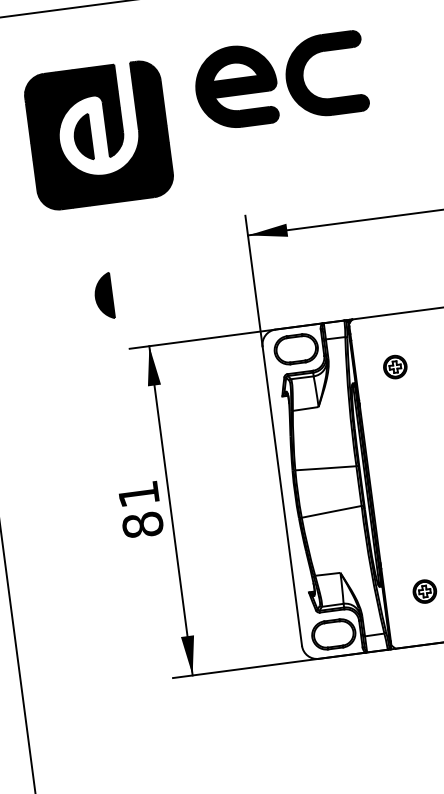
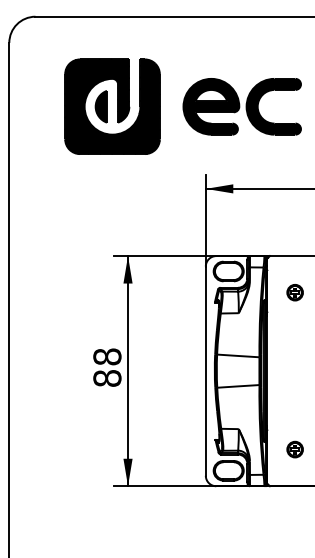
part: (279, 80) -> (241, 106), moved
part: (102, 296) -> (100, 217), removed
text: (138, 493) -> (107, 356), 81 -> 88

